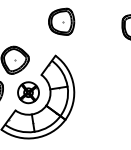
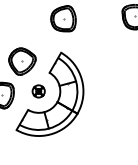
part: (28, 92) -> (38, 91), size x0.6

